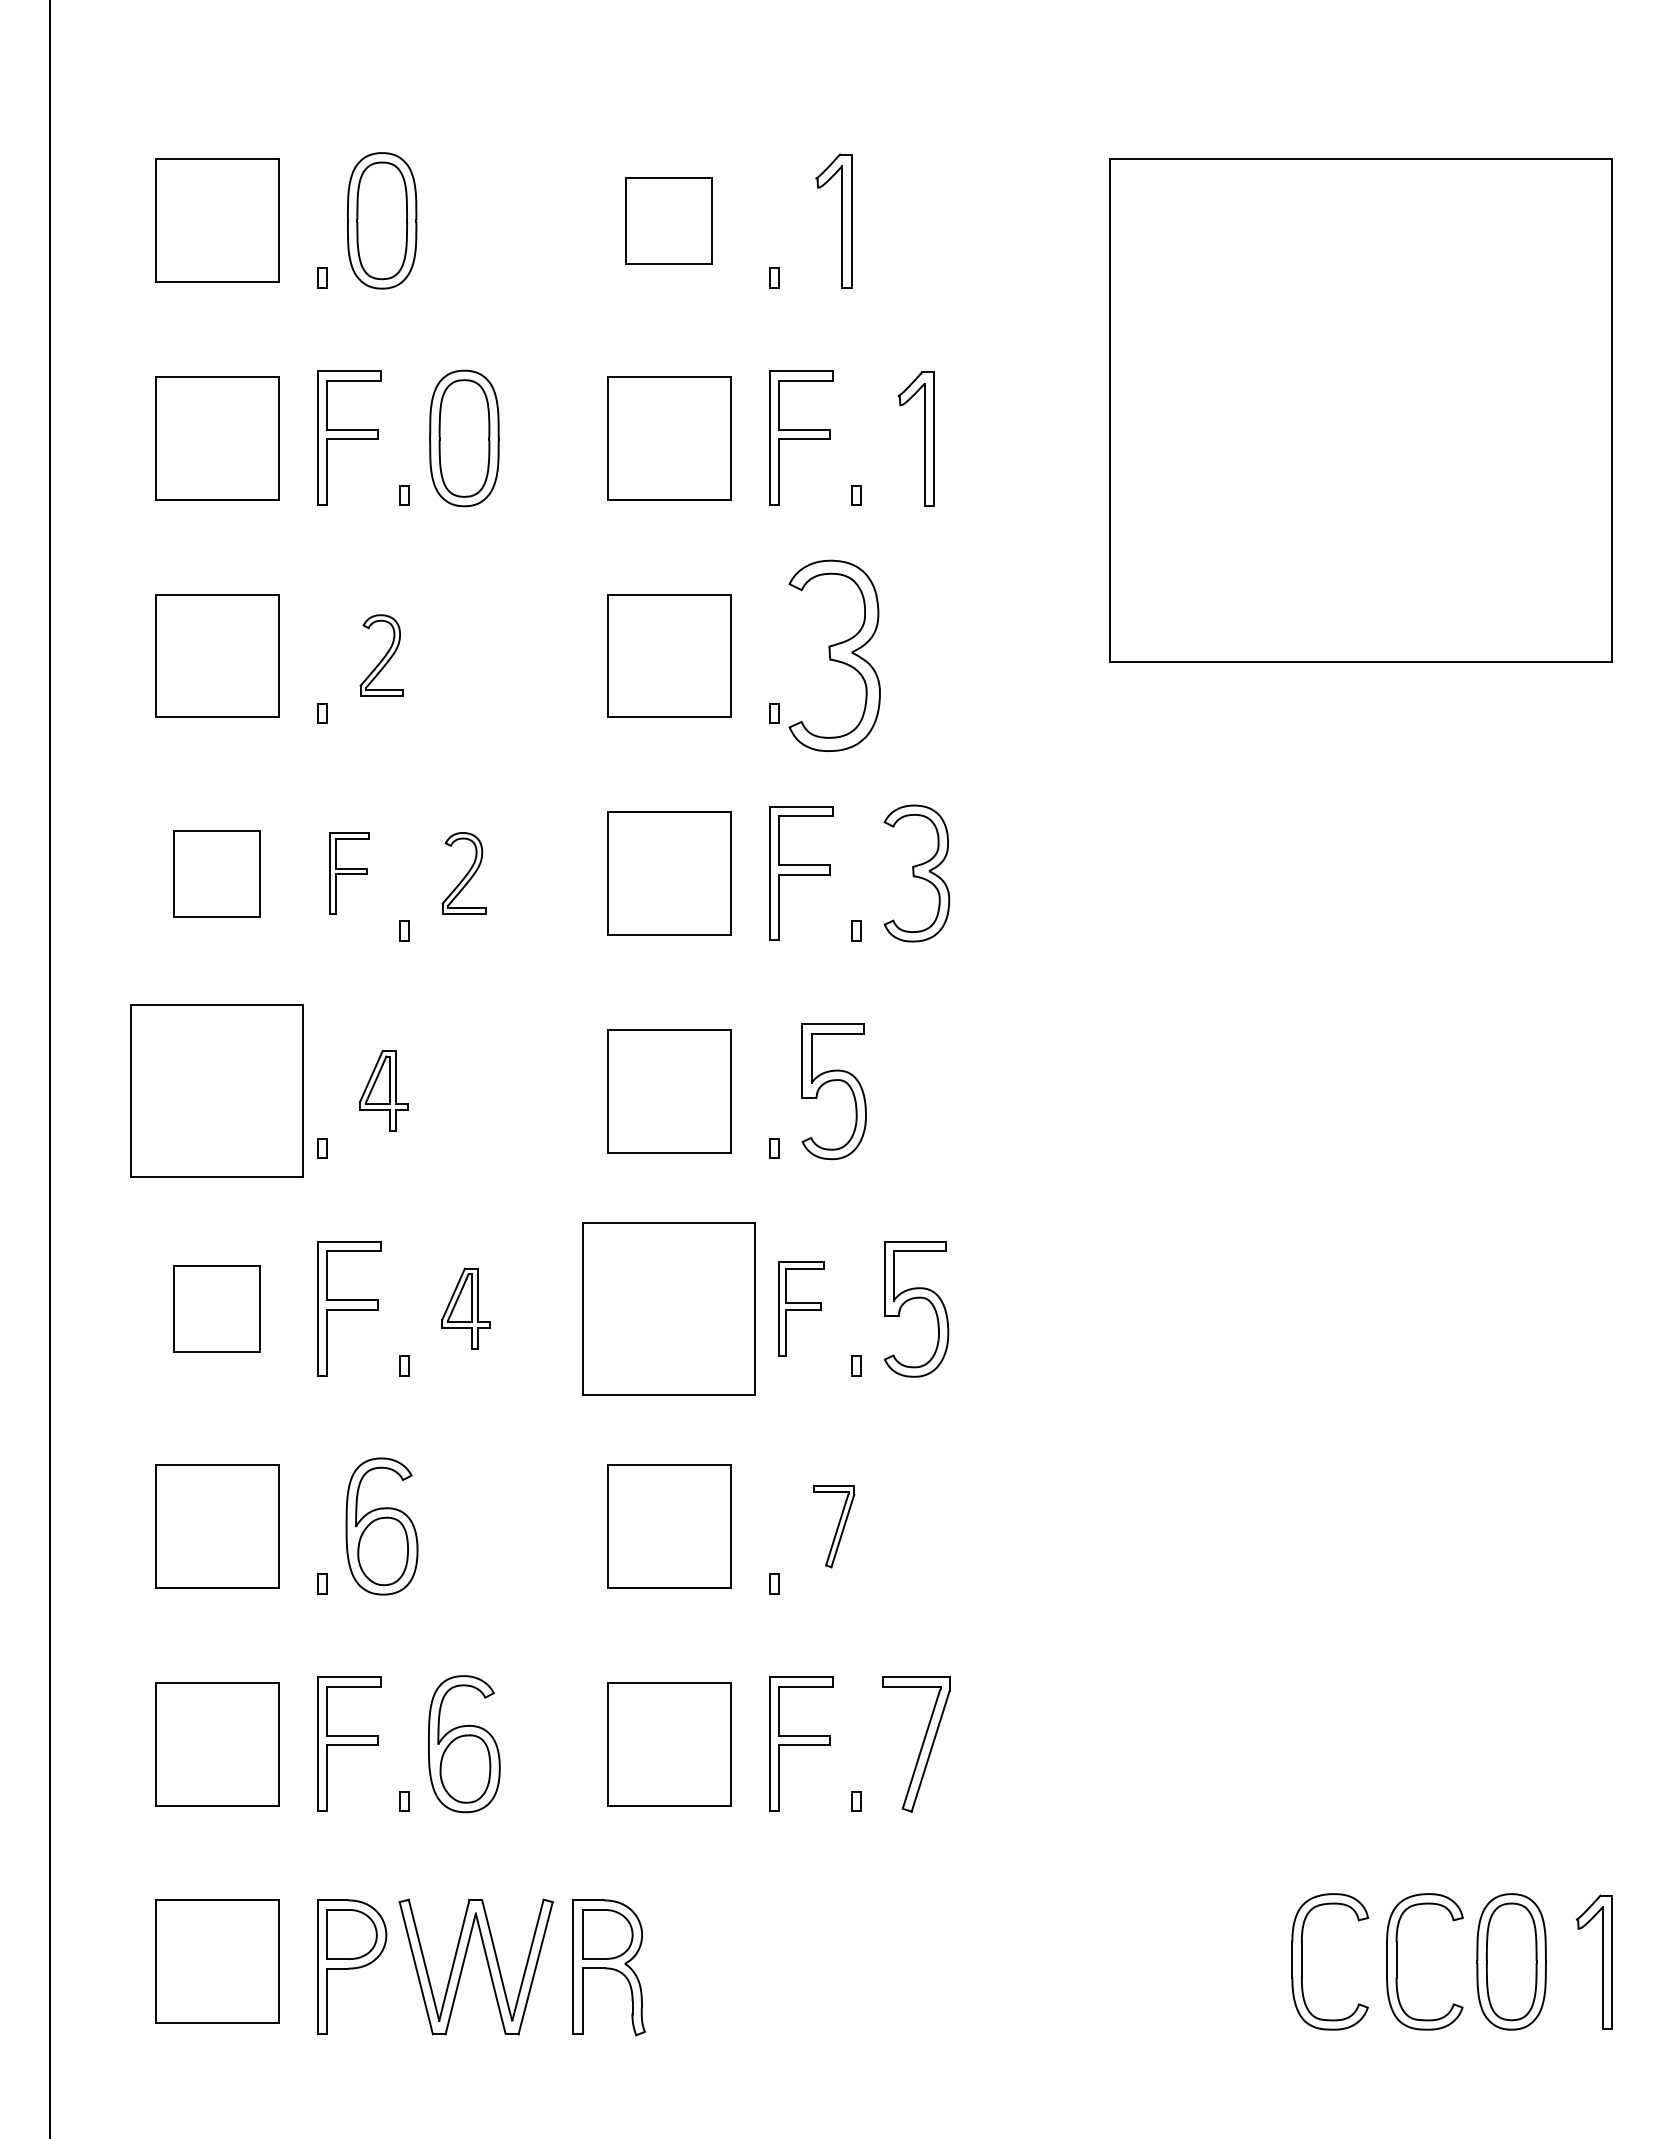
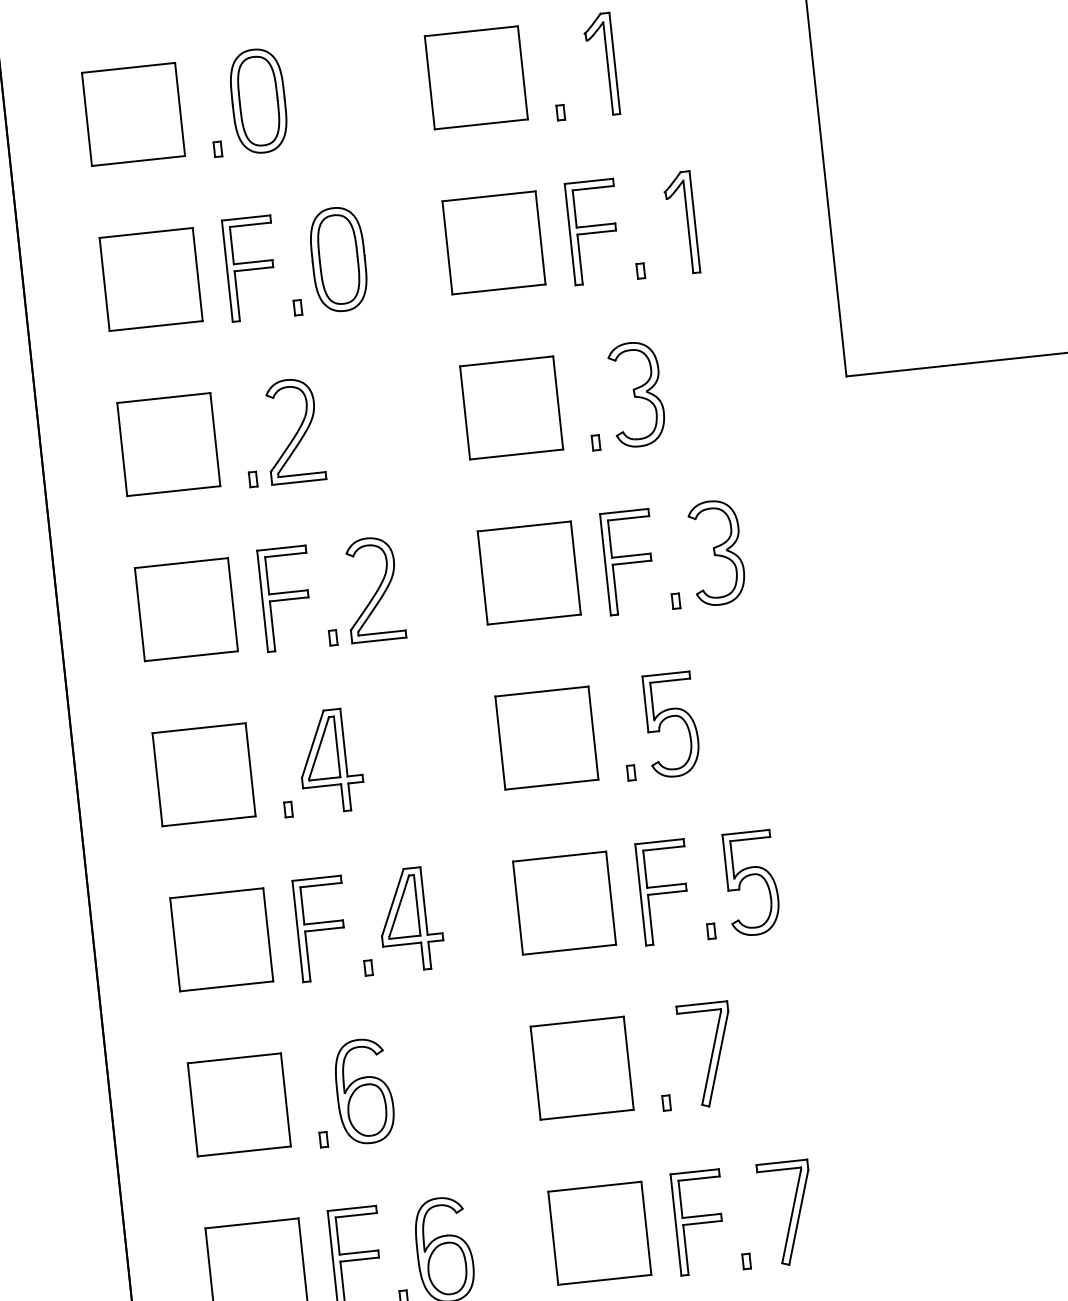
part: (669, 220) -> (476, 77), size x1.43
part: (381, 655) -> (293, 430), size x1.67
part: (834, 655) -> (637, 394), size x0.71
part: (217, 873) -> (186, 609), size x1.43
part: (349, 873) -> (286, 598), size x1.67
part: (463, 873) -> (373, 589), size x1.67
part: (383, 1090) -> (330, 760), size x1.67
part: (217, 1091) -> (204, 774), size x0.71
part: (217, 1308) -> (221, 939), size x1.43
part: (465, 1308) -> (410, 919), size x1.67
part: (669, 1308) -> (564, 902), size x0.71
part: (801, 1308) -> (664, 892), size x1.43
part: (834, 1526) -> (707, 1054), size x1.67

